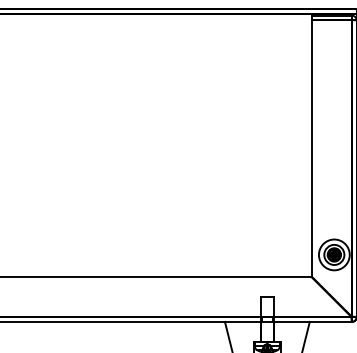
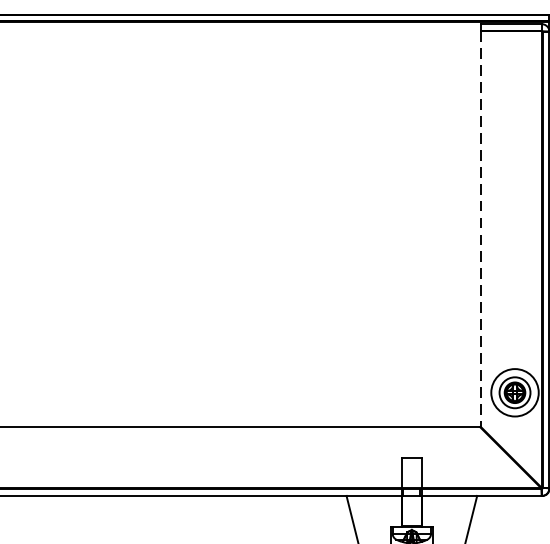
line: (312, 149) -> (481, 230), solid -> dashed

